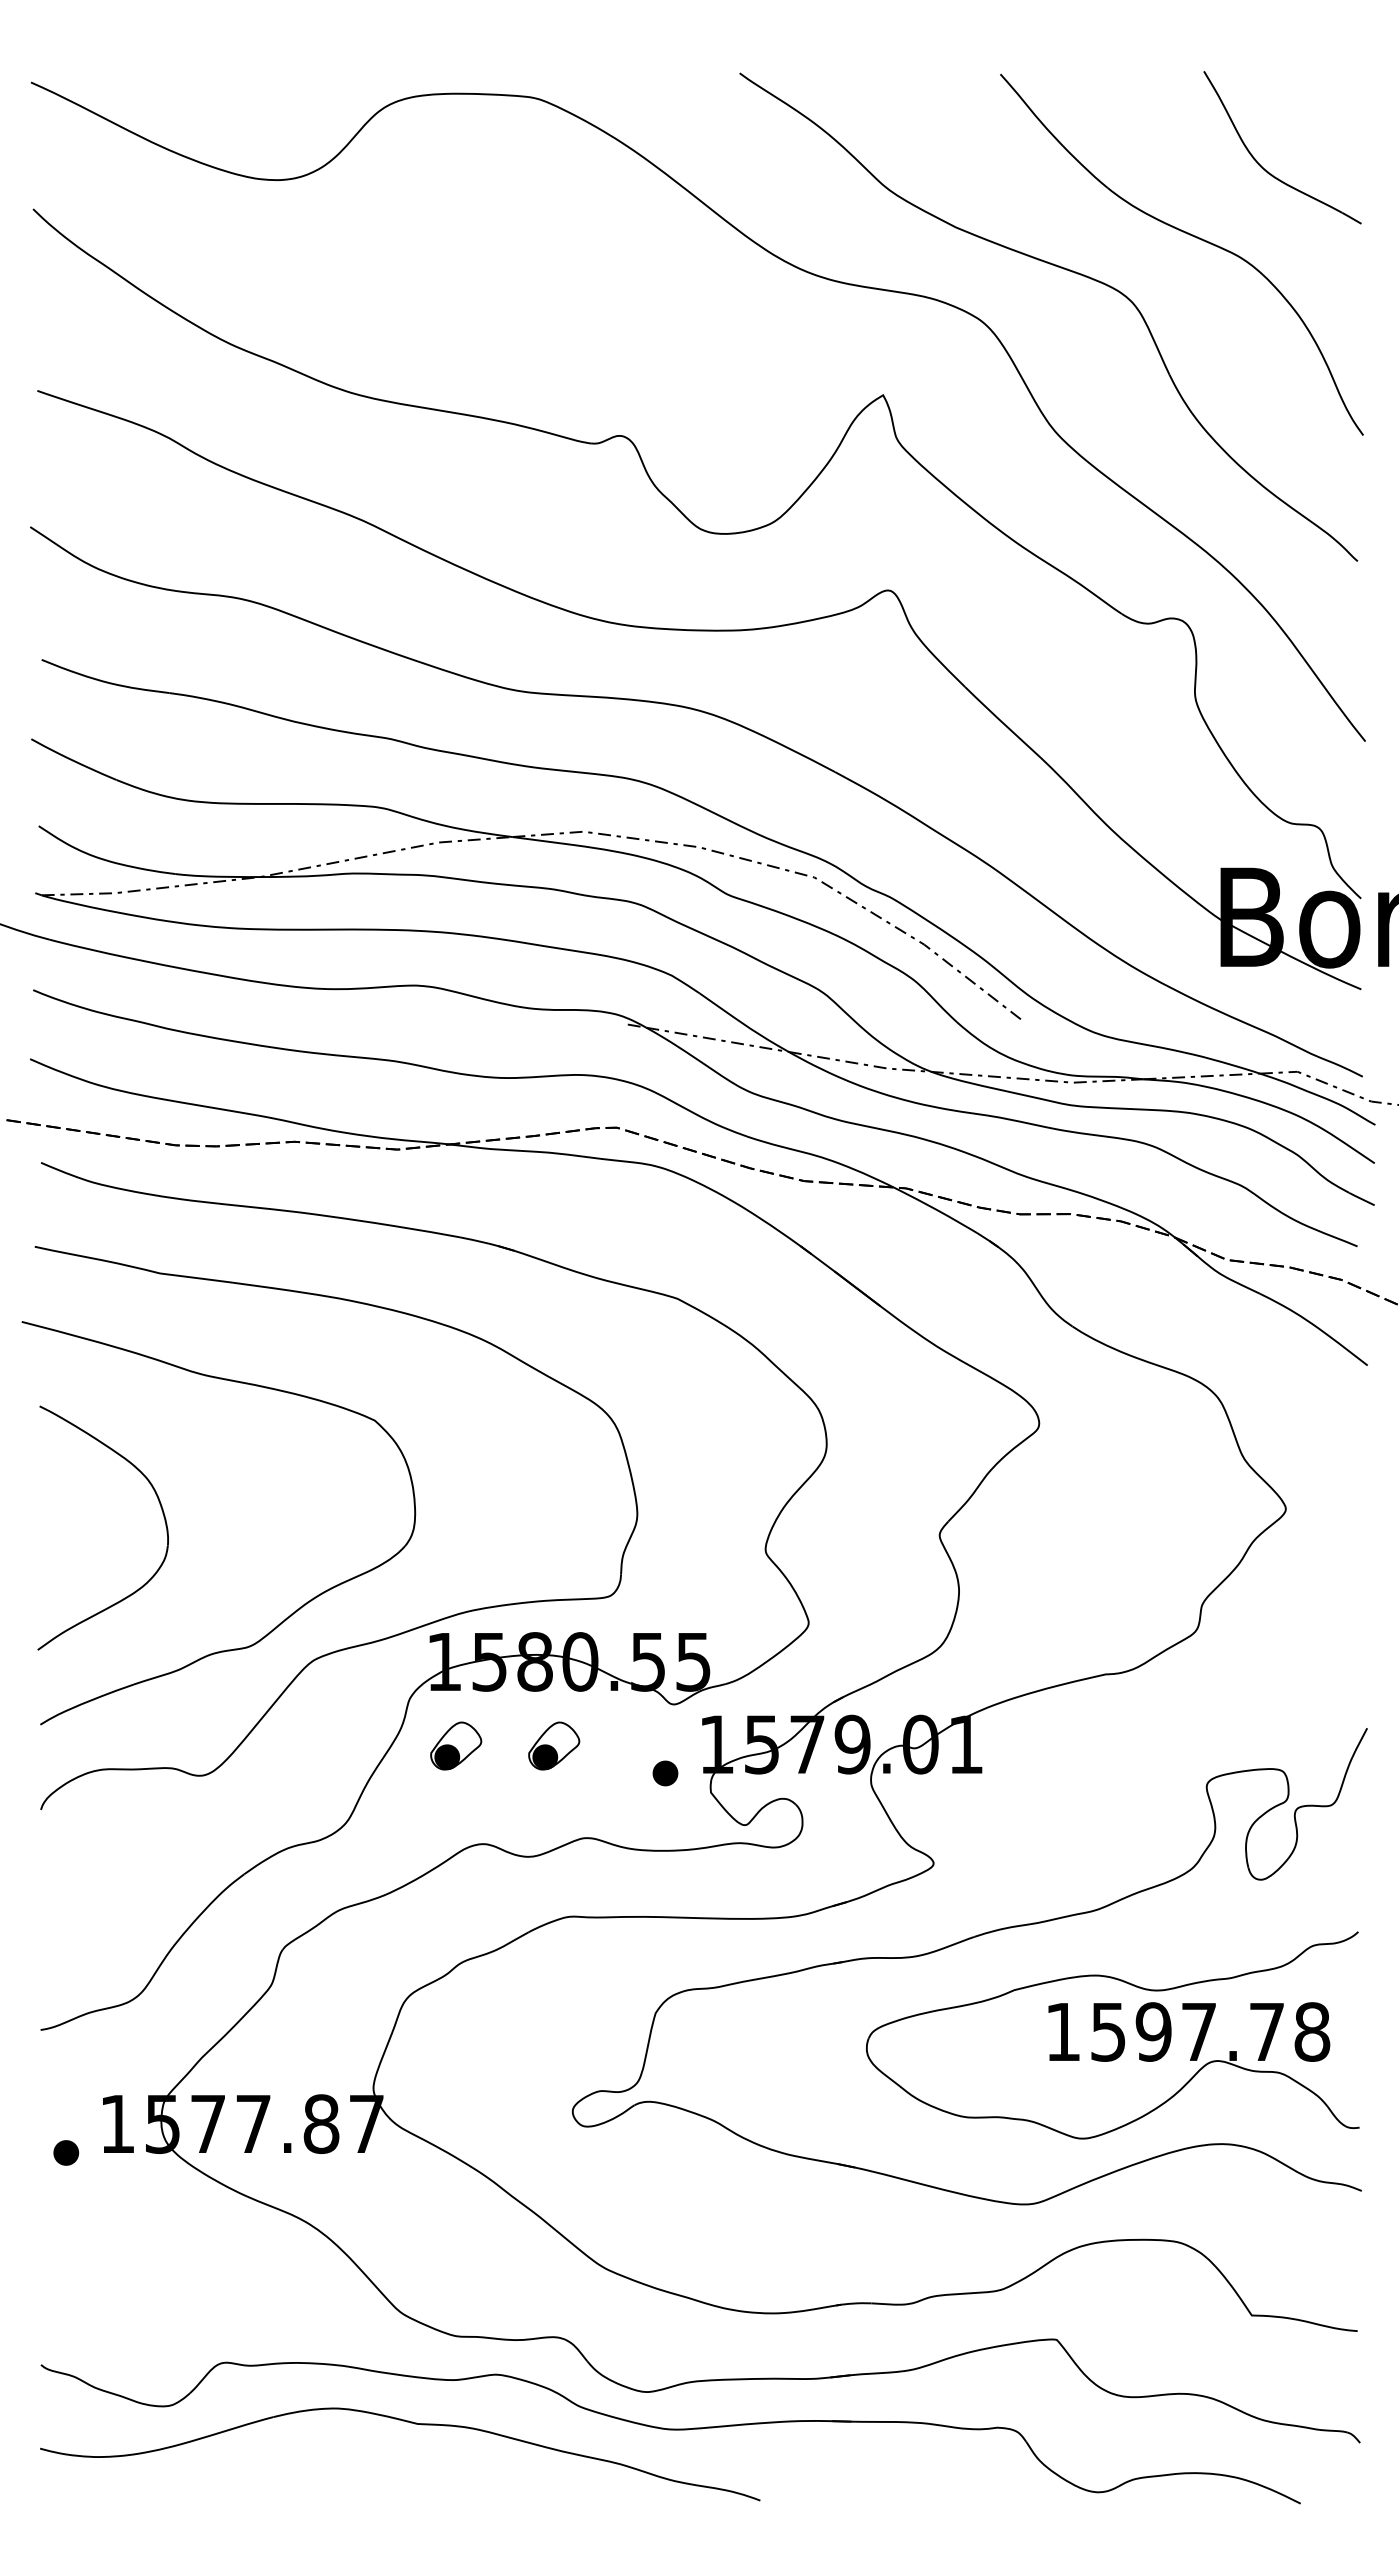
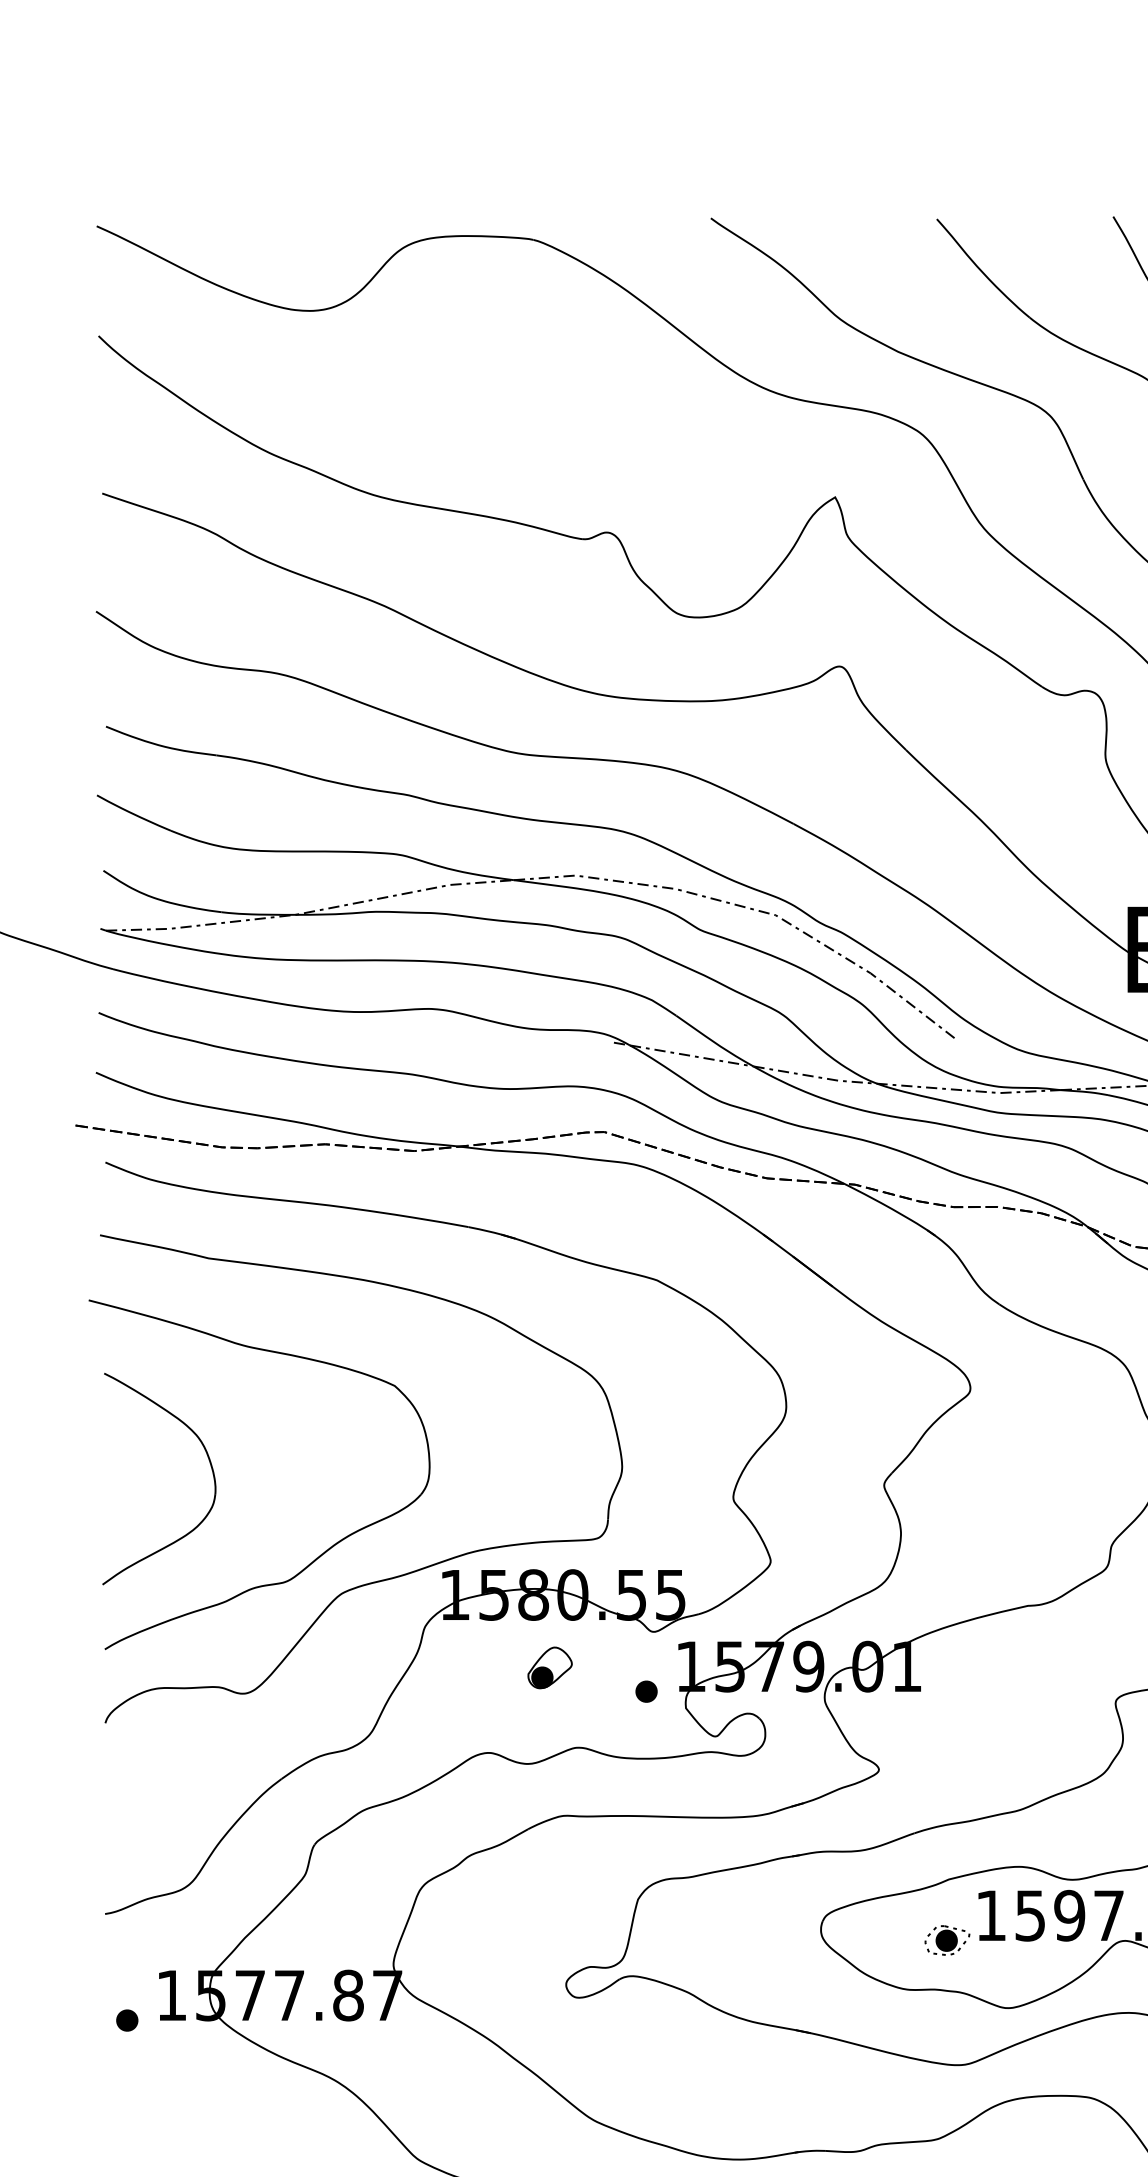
part: (456, 1745) -> (465, 1667), removed
part: (1012, 2060) -> (947, 1940), added

